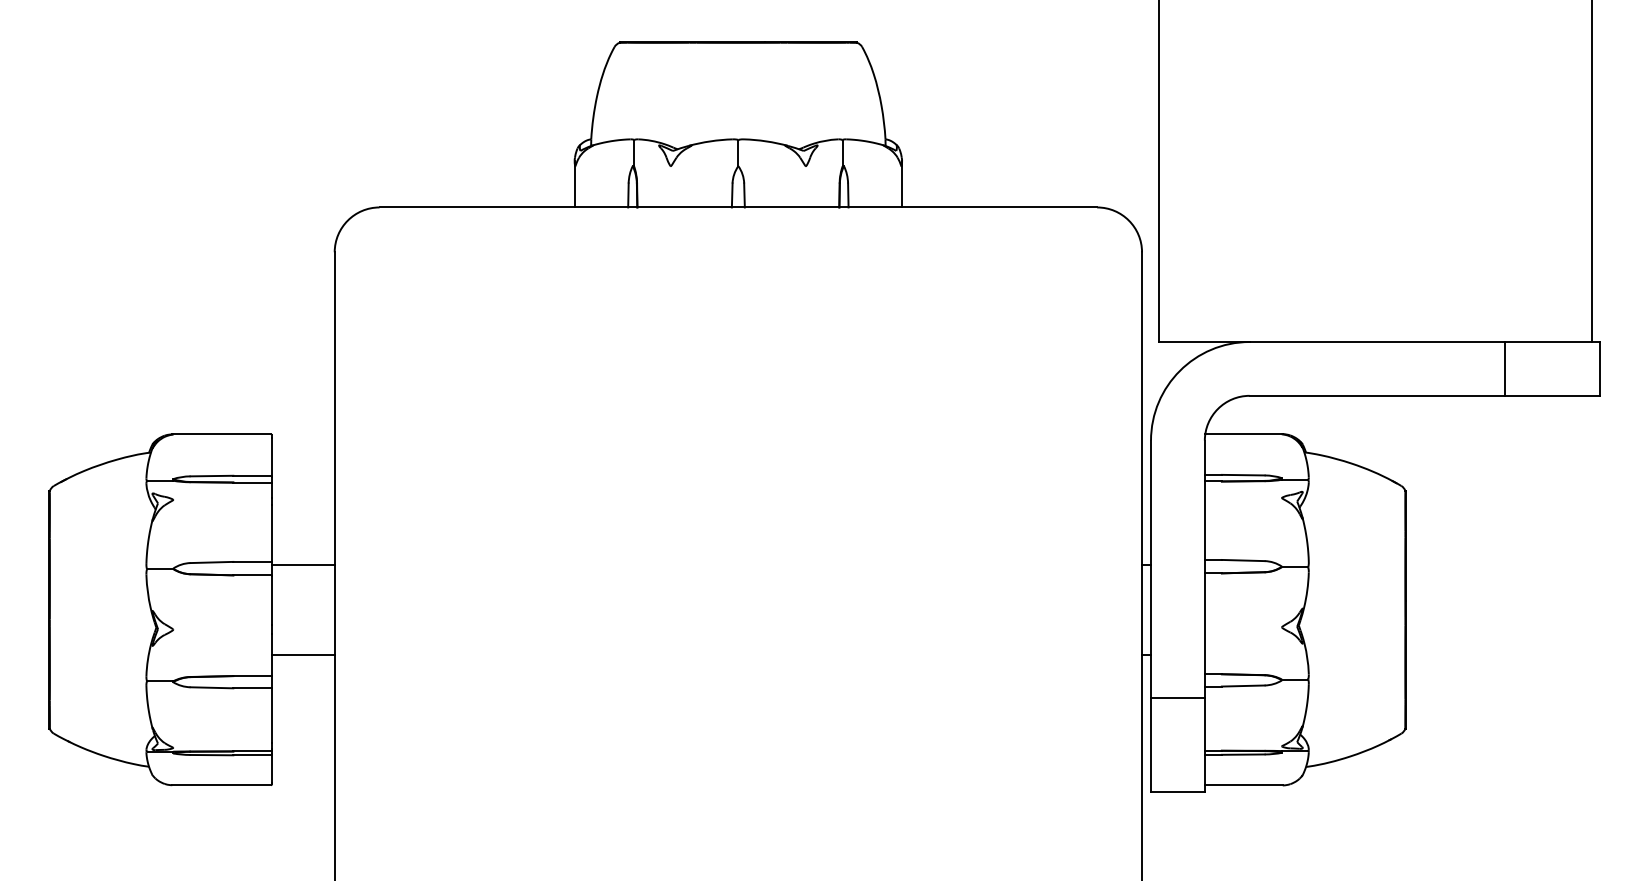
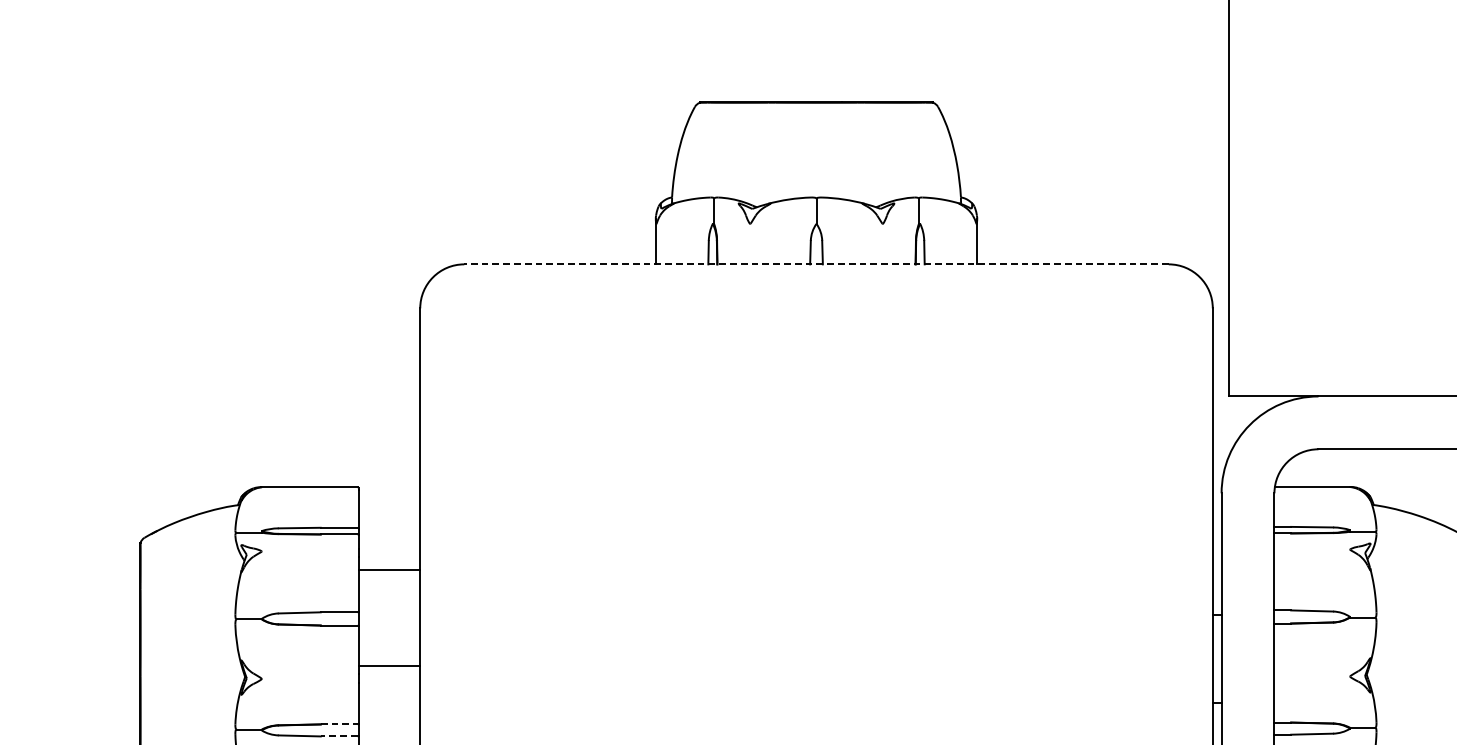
line: (738, 207) -> (816, 264), solid -> dashed
line: (302, 564) -> (388, 569), moved
line: (302, 654) -> (388, 665), moved
line: (252, 676) -> (339, 724), solid -> dashed
line: (252, 688) -> (339, 736), solid -> dashed

